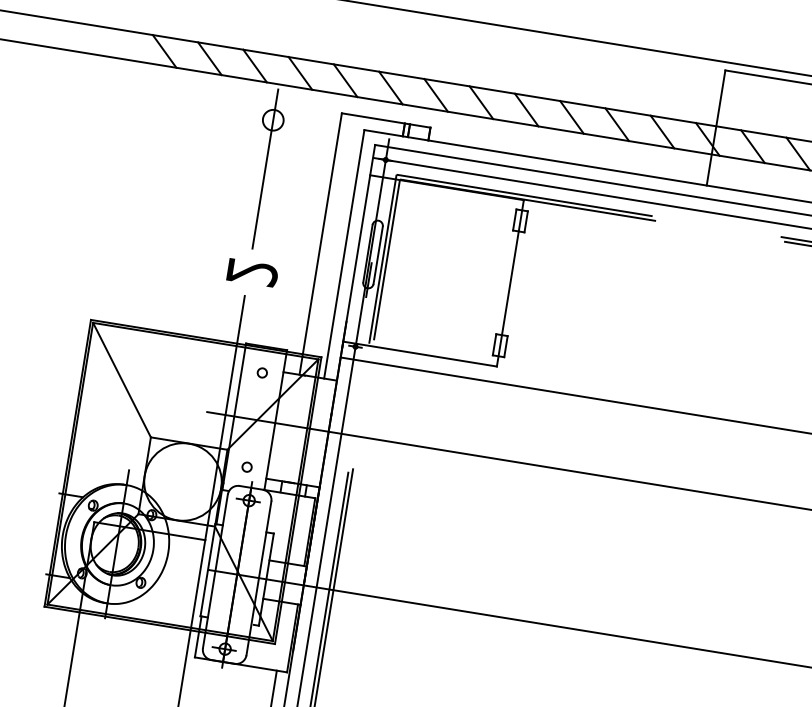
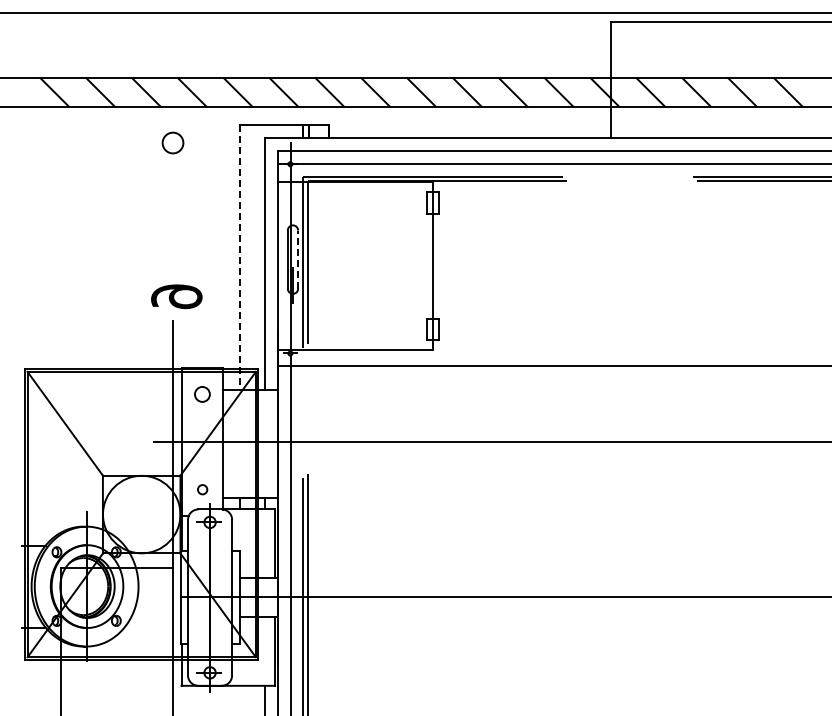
line: (265, 169) -> (173, 192), removed
line: (320, 244) -> (239, 258), solid -> dashed
line: (378, 255) -> (298, 259), solid -> dashed
text: (252, 272) -> (176, 296), 2 -> 9
circle: (262, 372) -> (202, 393), size x1.6

